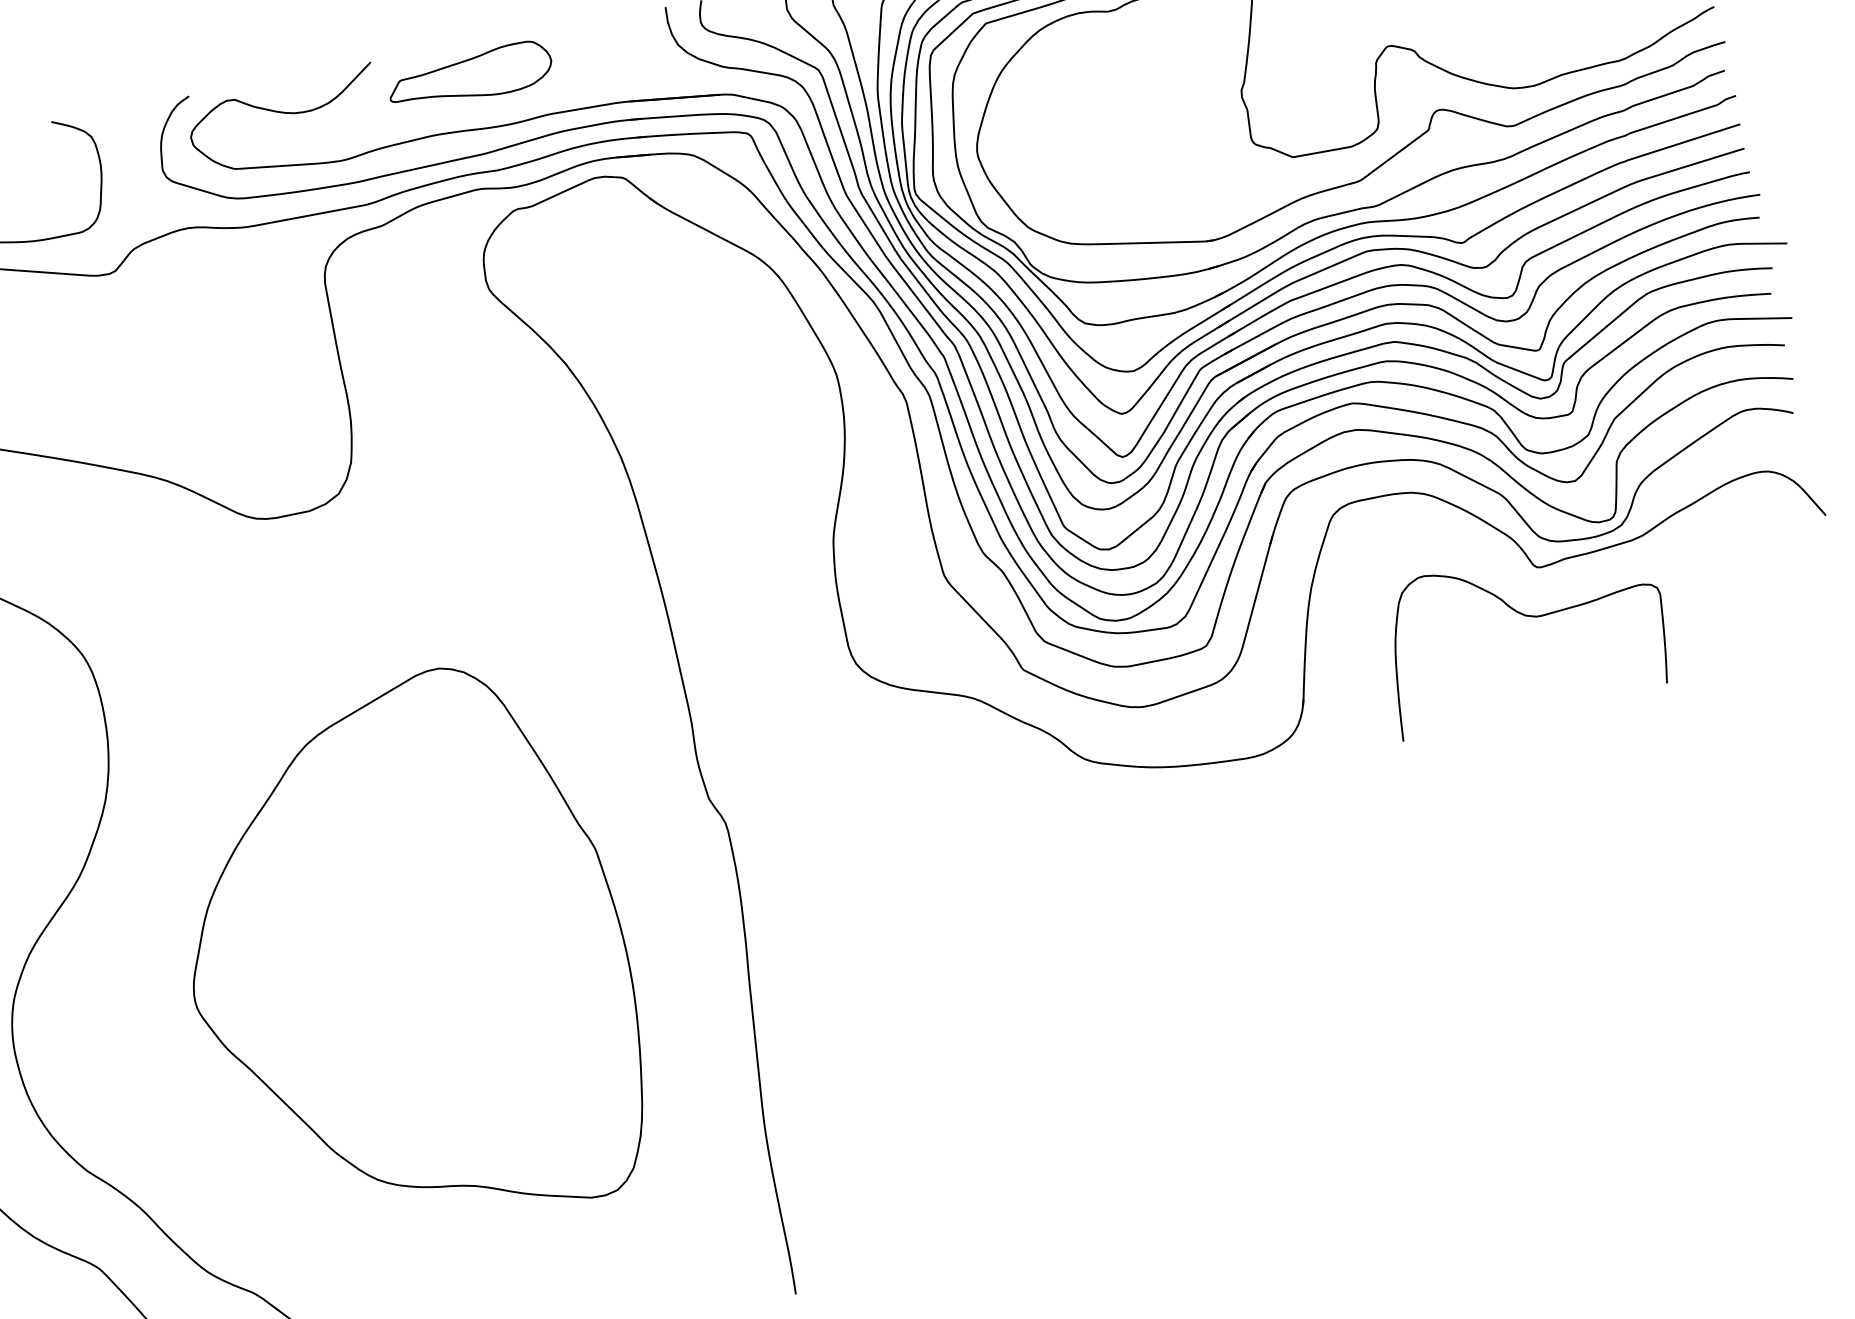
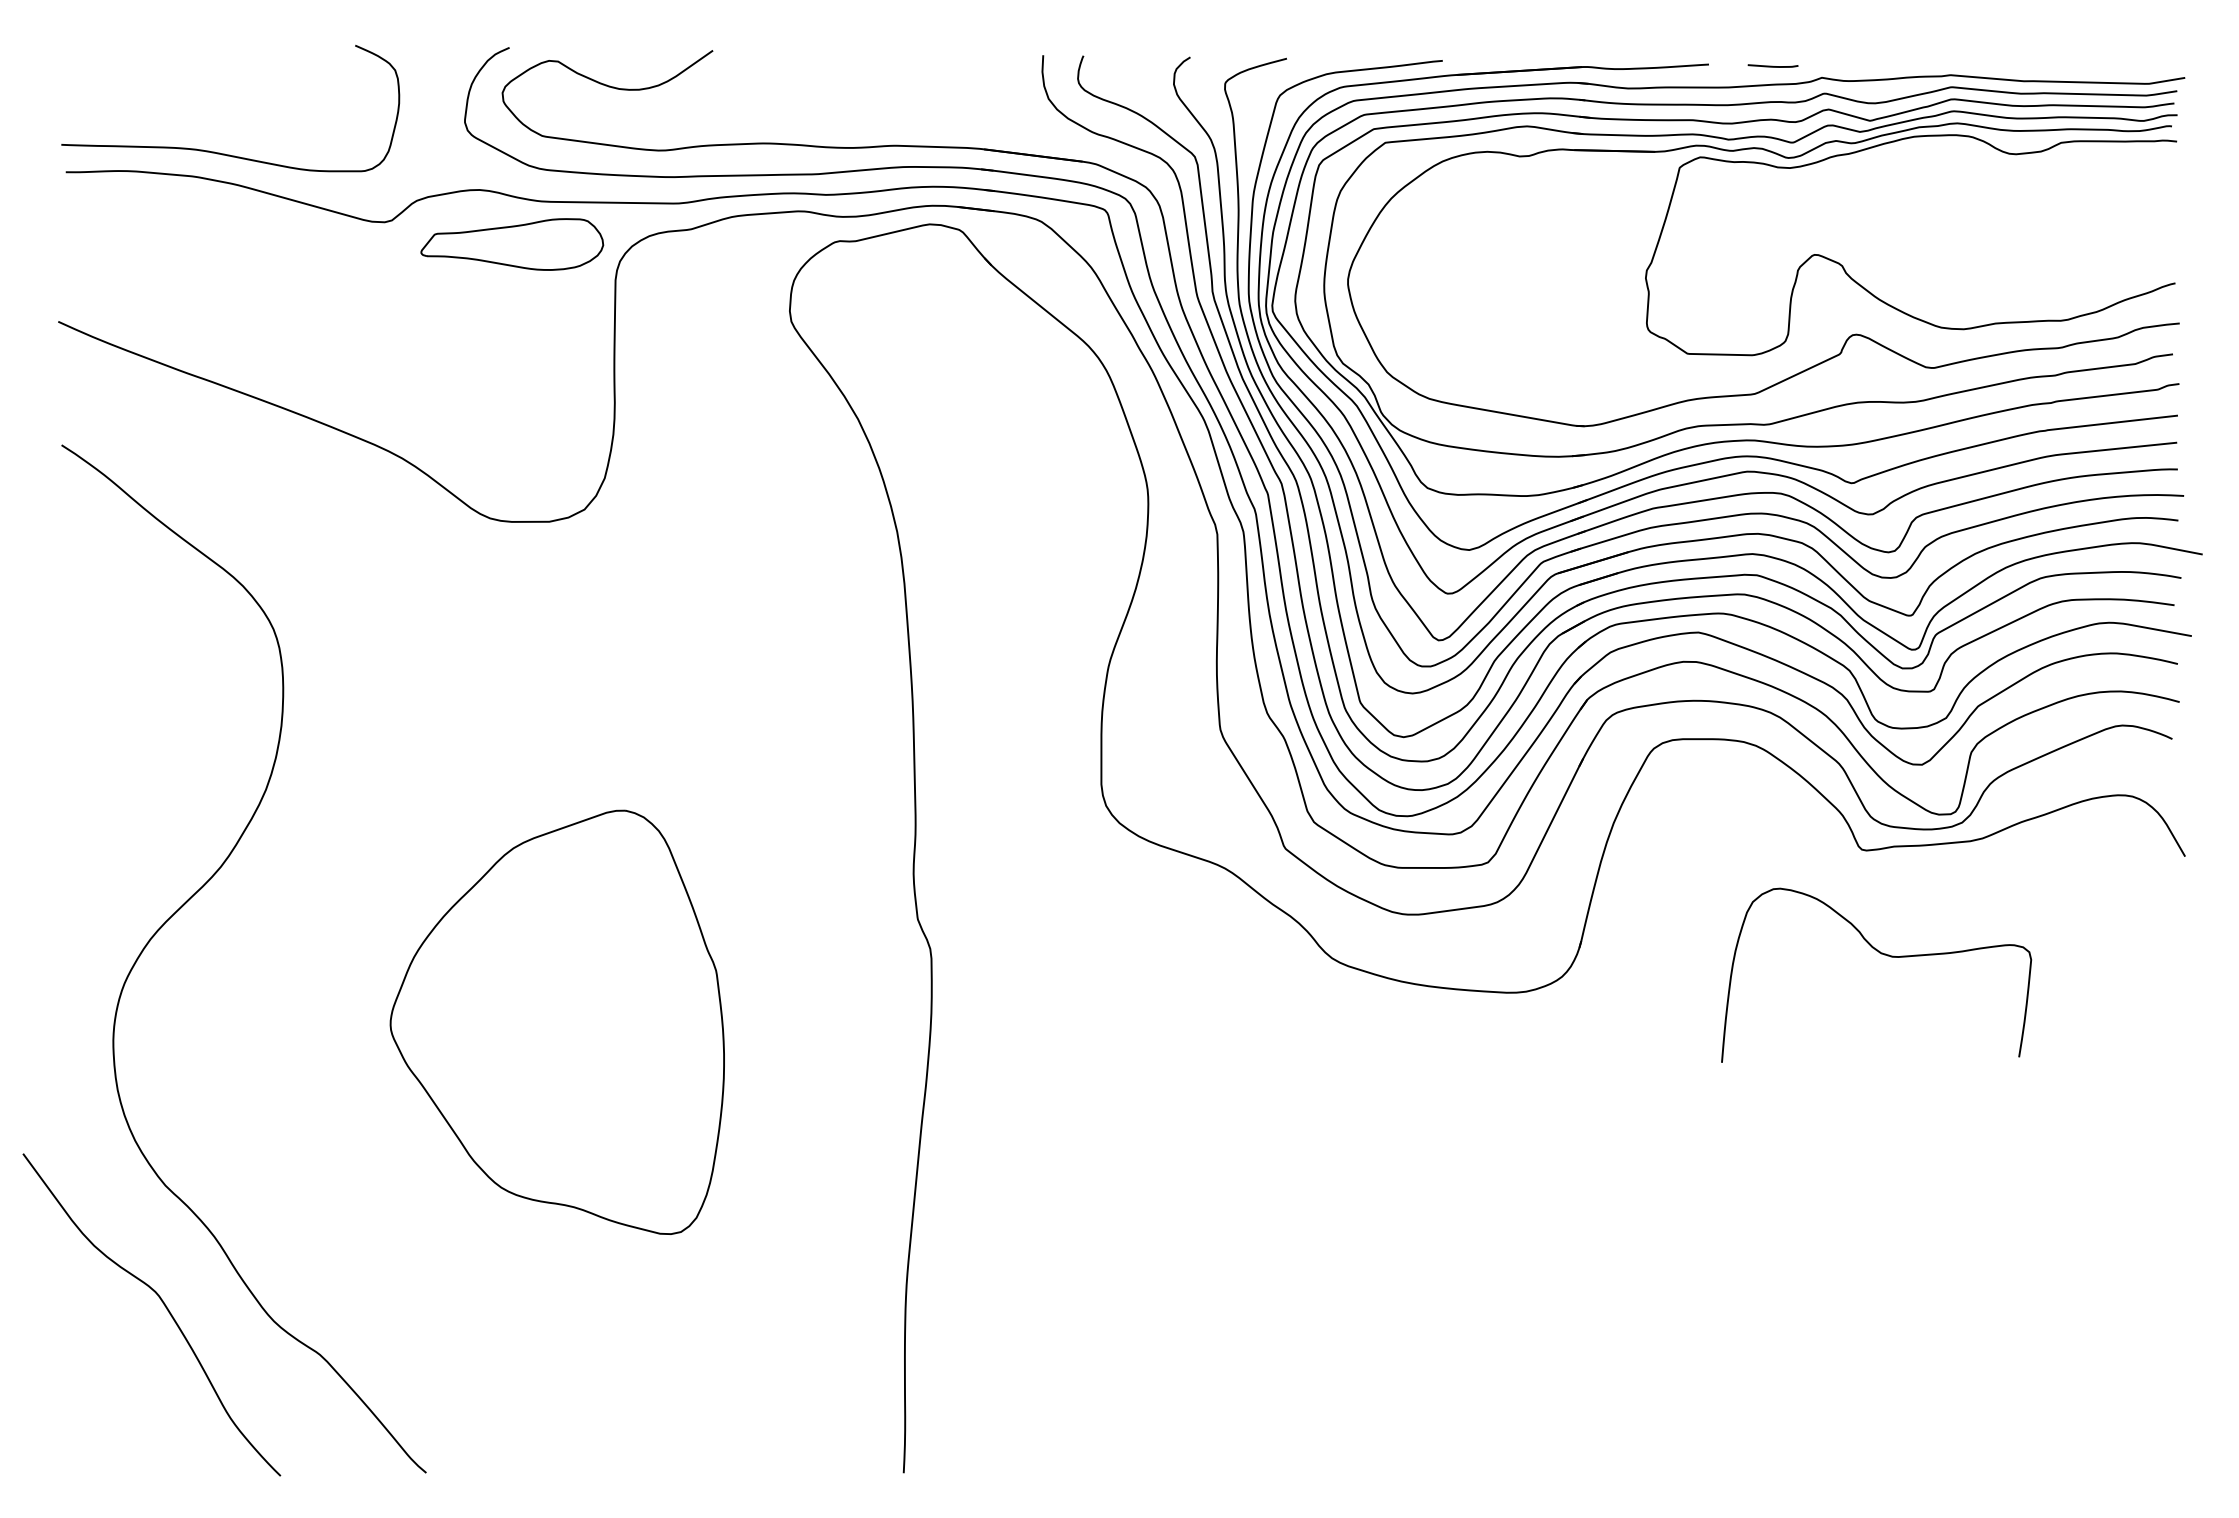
part: (470, 76) -> (512, 244), moved
curve: (1526, 616) -> (1881, 954), moved
part: (406, 955) -> (557, 1022), size x0.7

